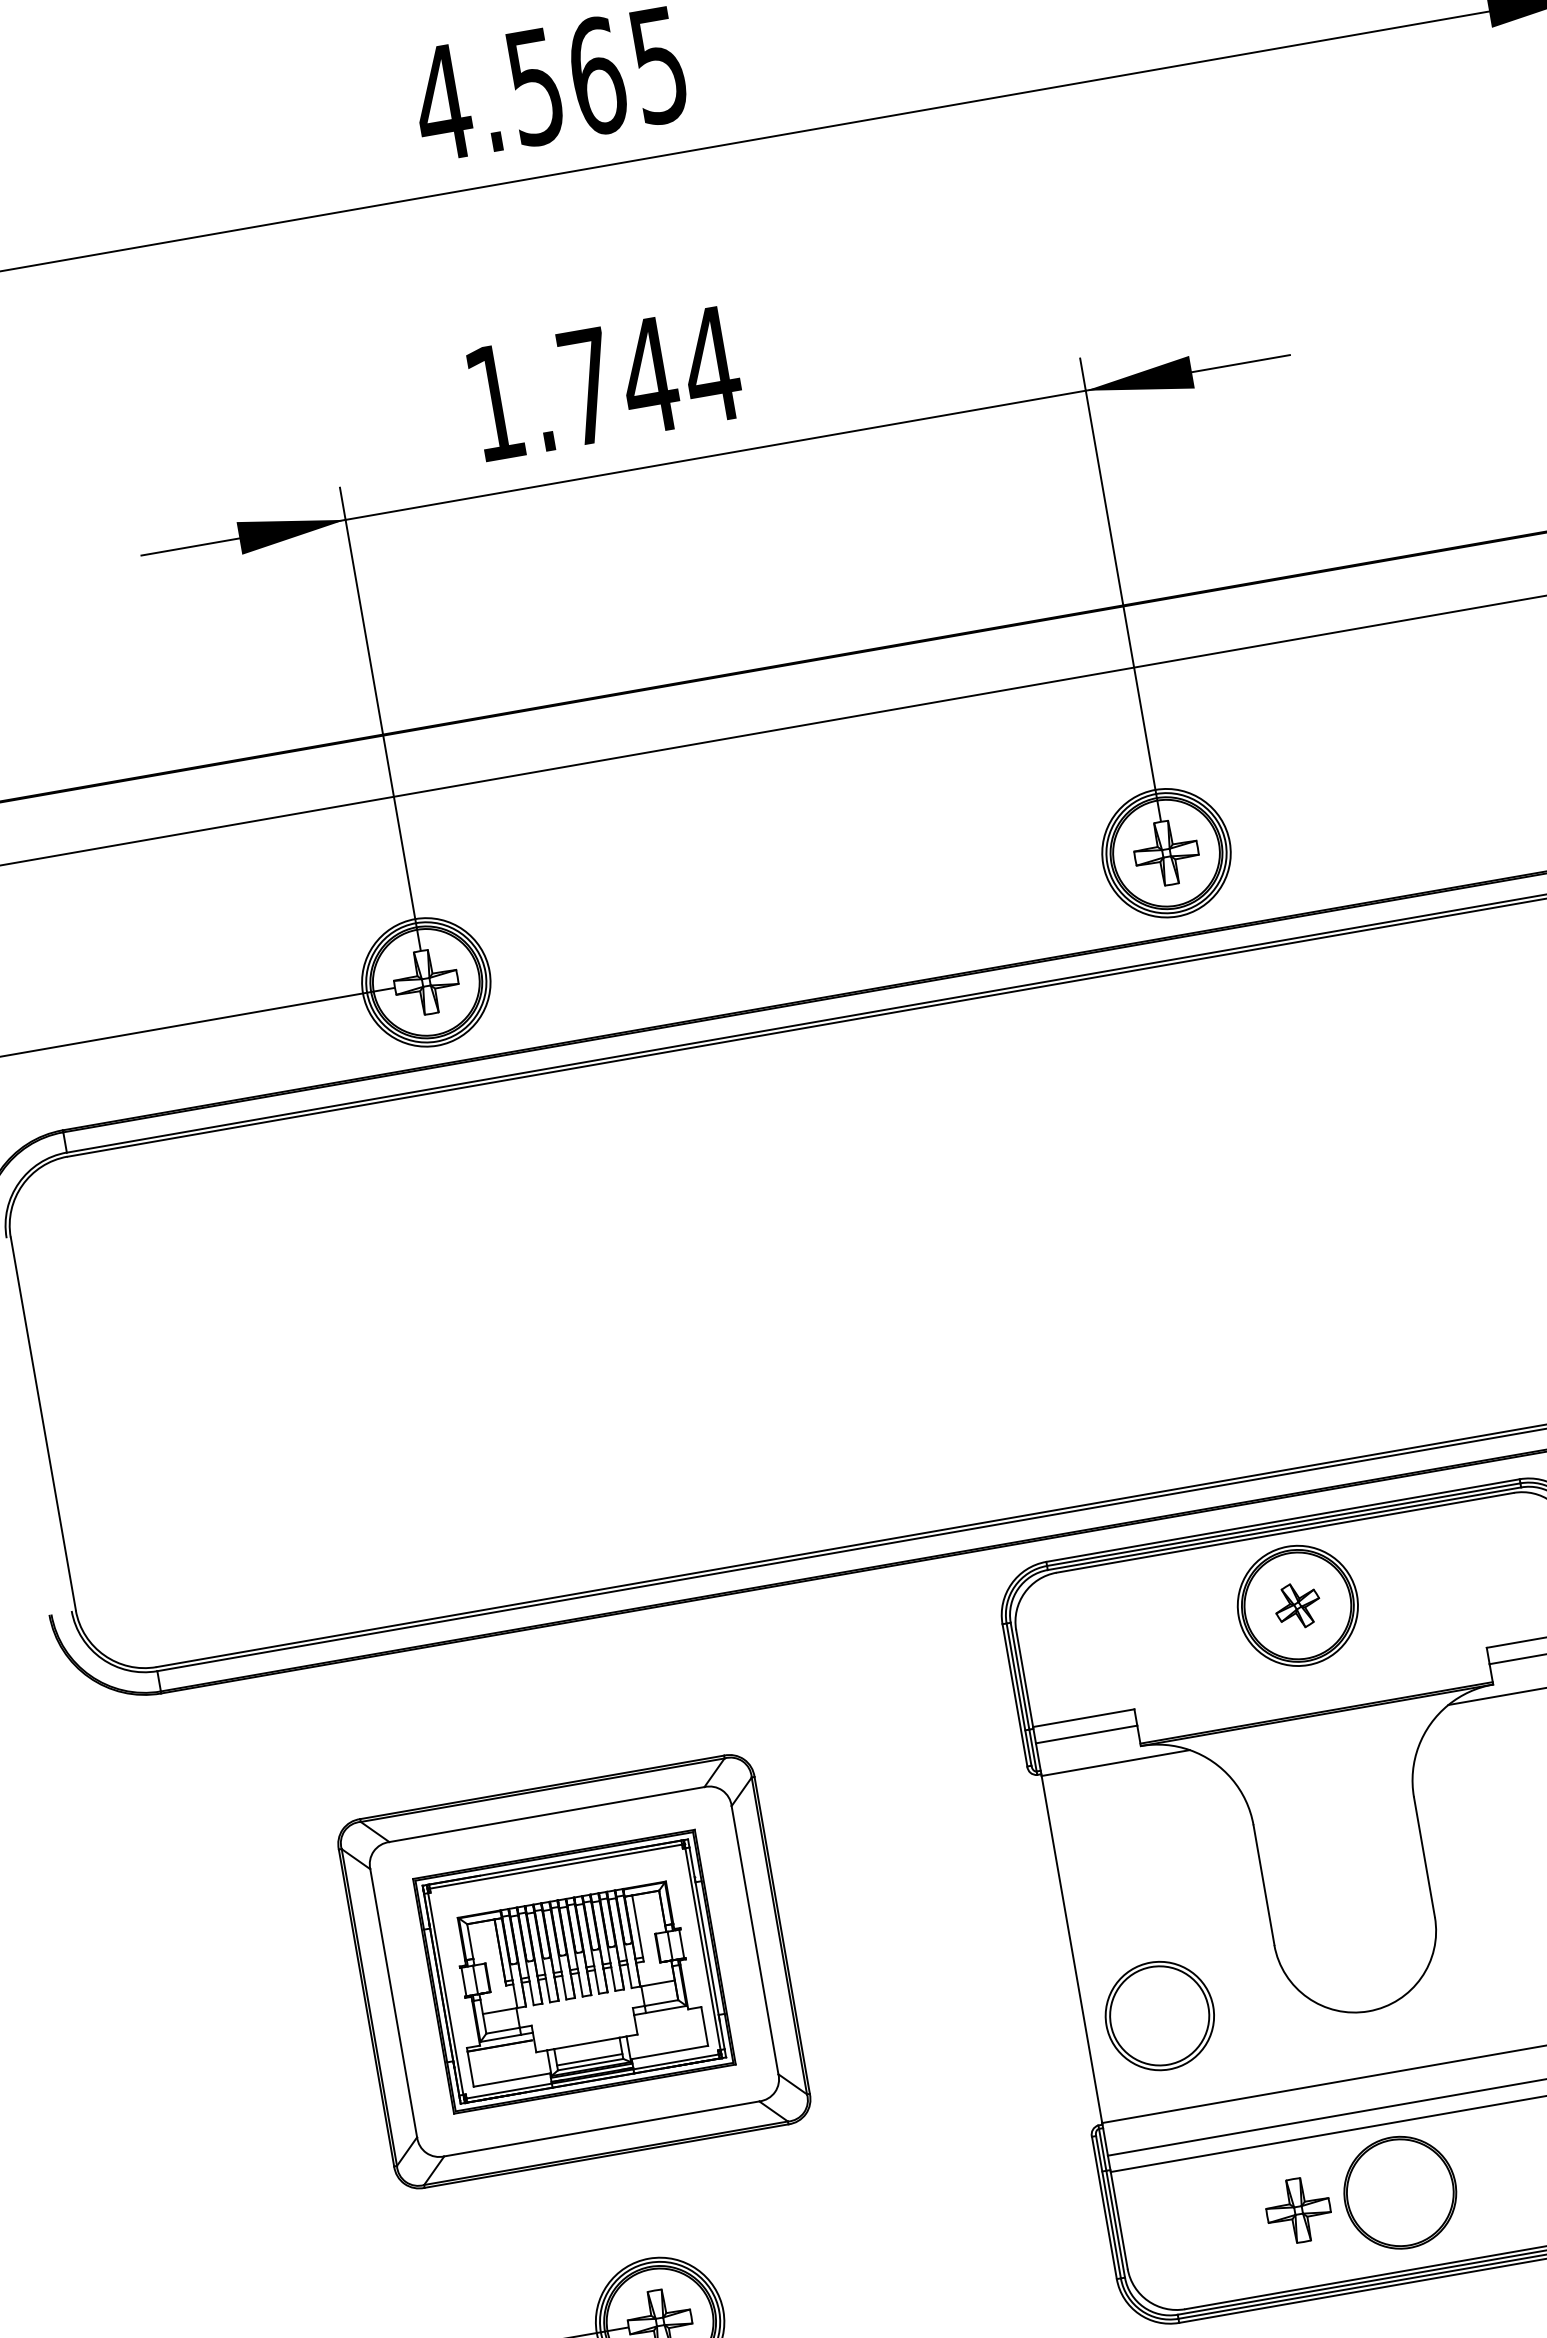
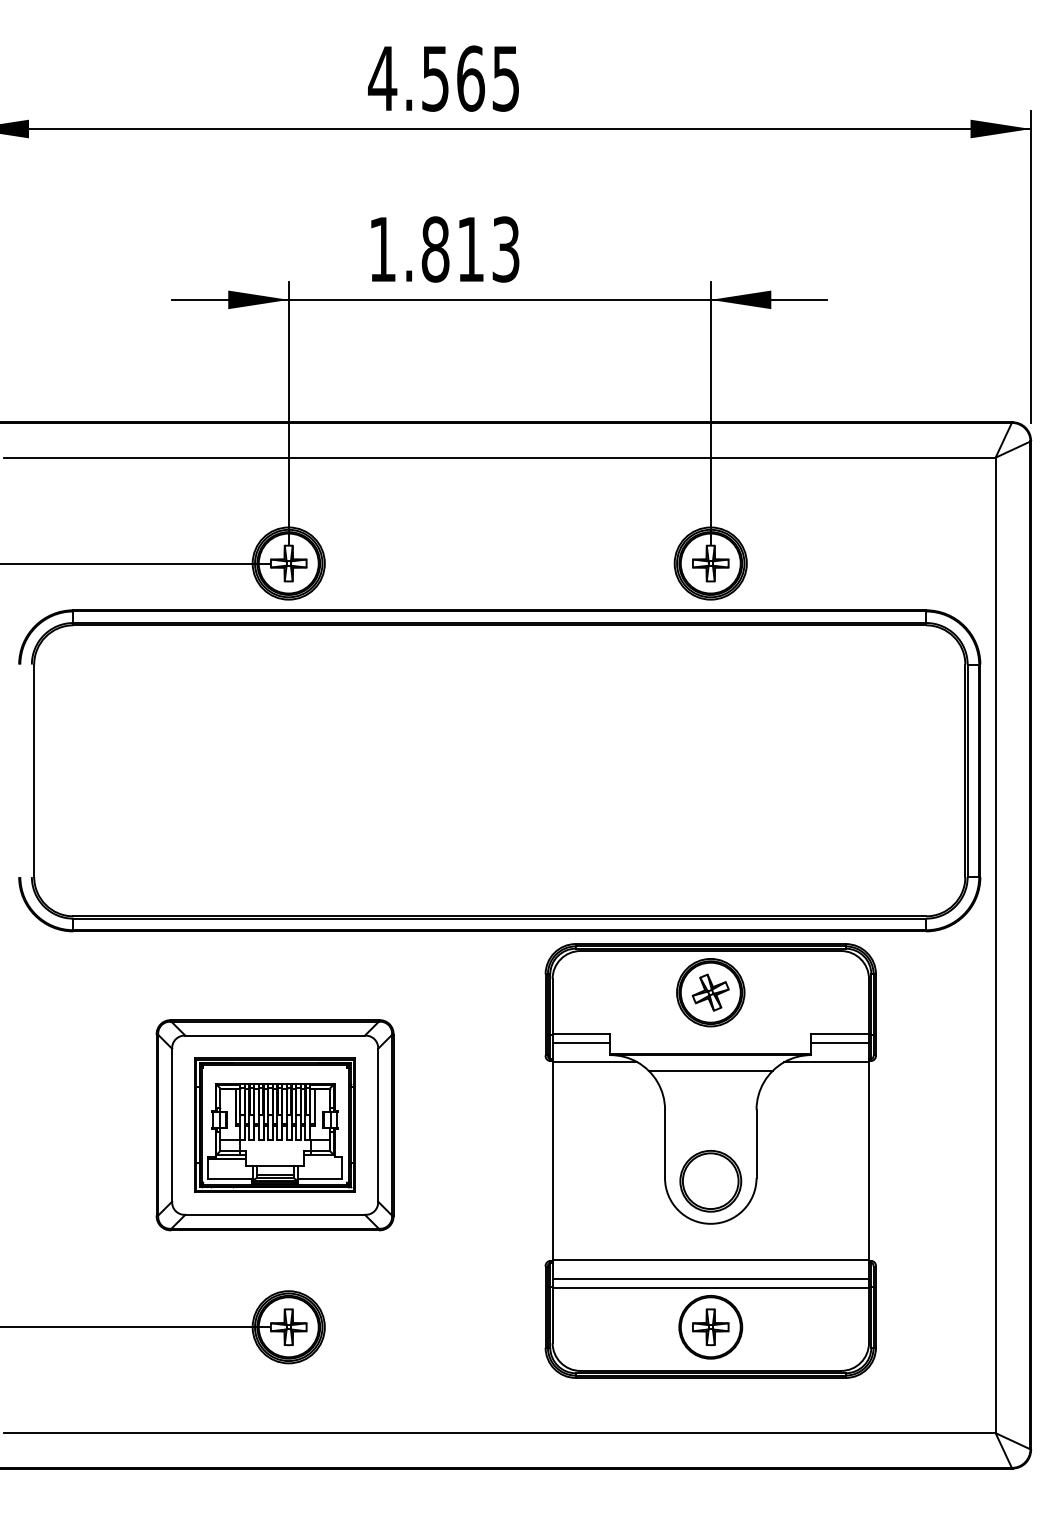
text: (648, 375) -> (470, 249), 1.744 -> 1.813
part: (1297, 1605) -> (710, 992), size x1.43
line: (1321, 1742) -> (710, 1070), added
part: (1159, 2016) -> (710, 1181), moved
part: (1298, 2210) -> (710, 1327), moved

